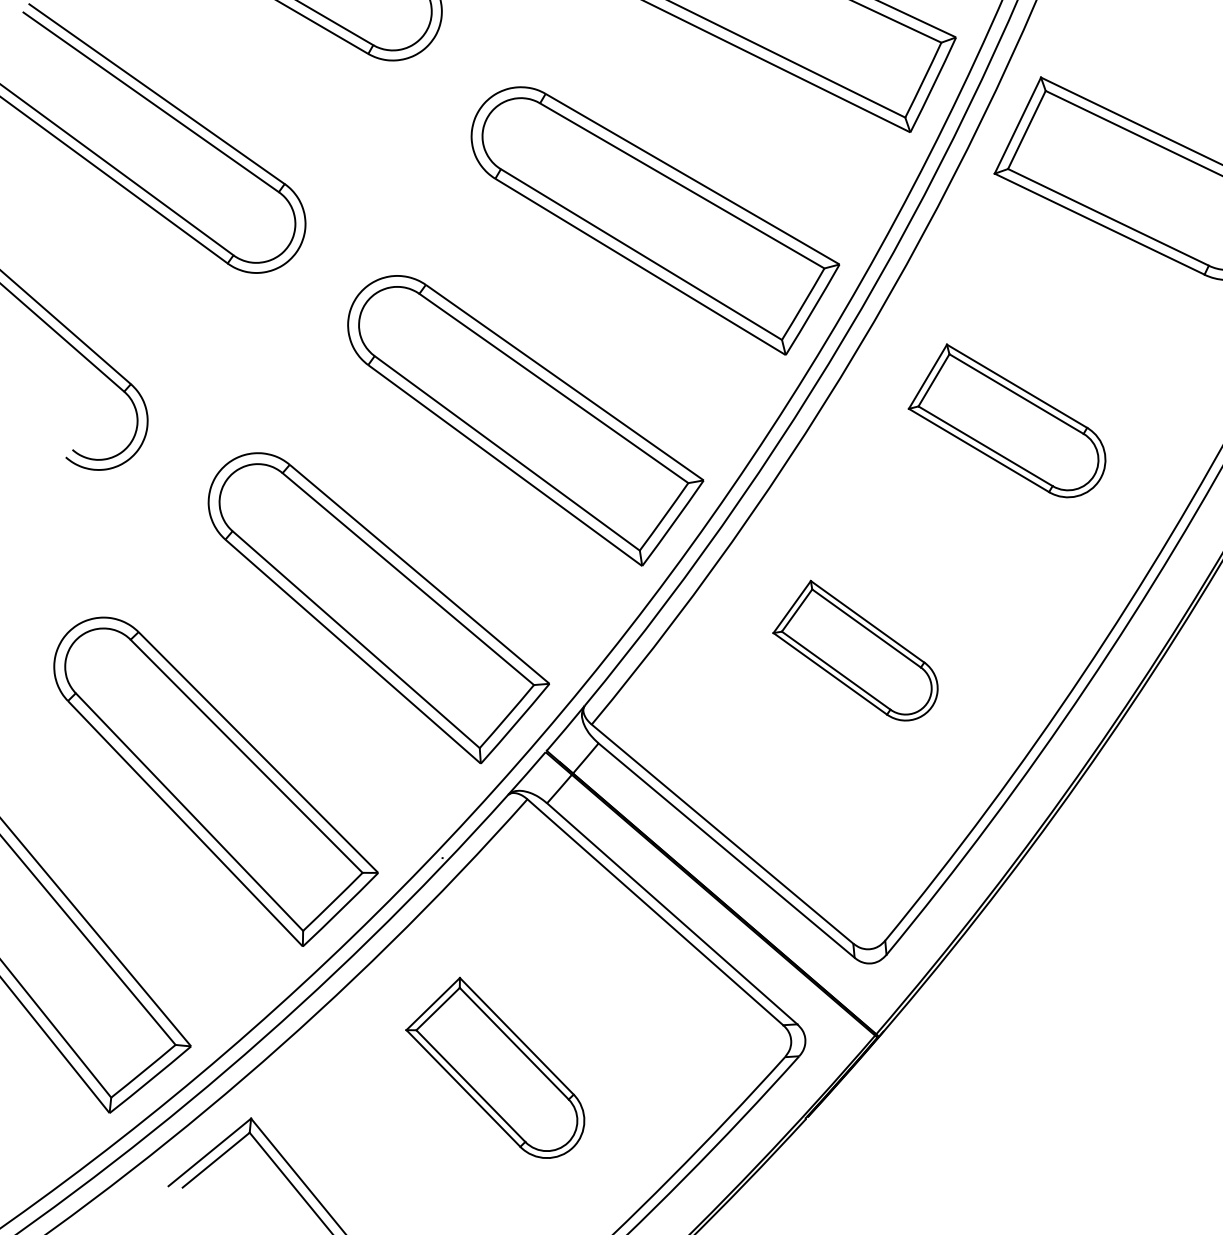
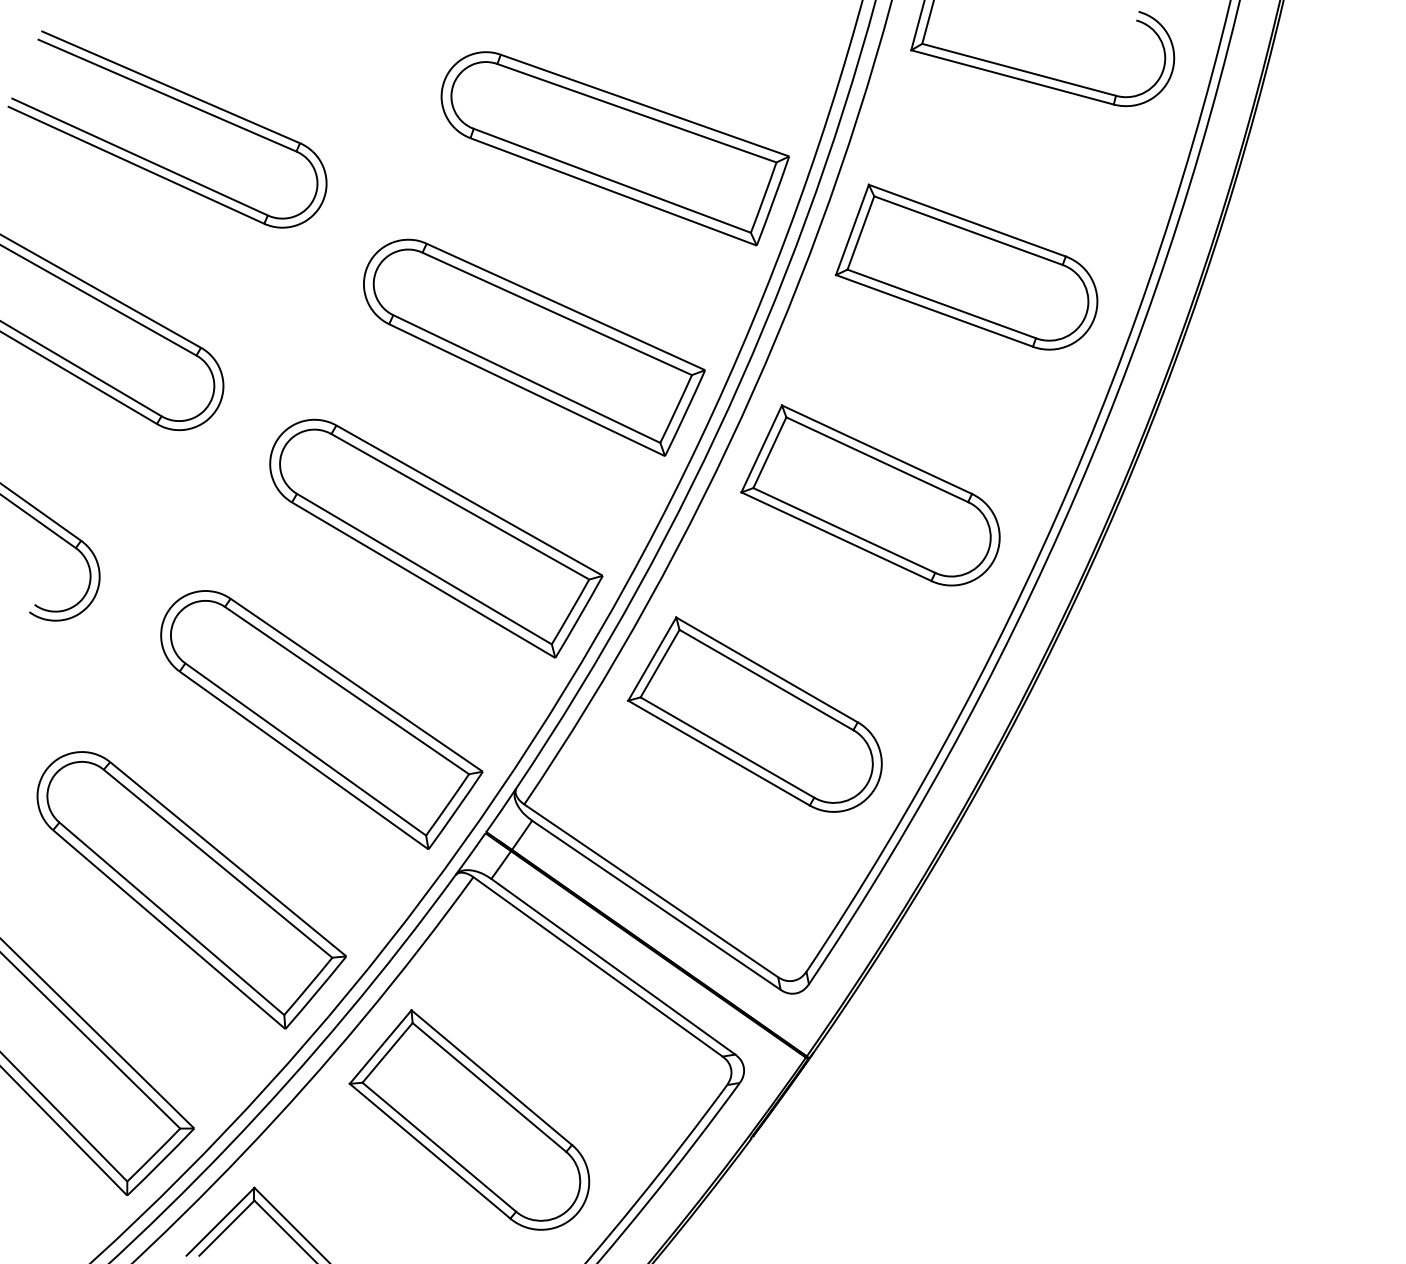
part: (1008, 421) -> (870, 495), size x1.43
part: (856, 650) -> (754, 714), size x1.67
part: (496, 1066) -> (469, 1119), size x1.43

